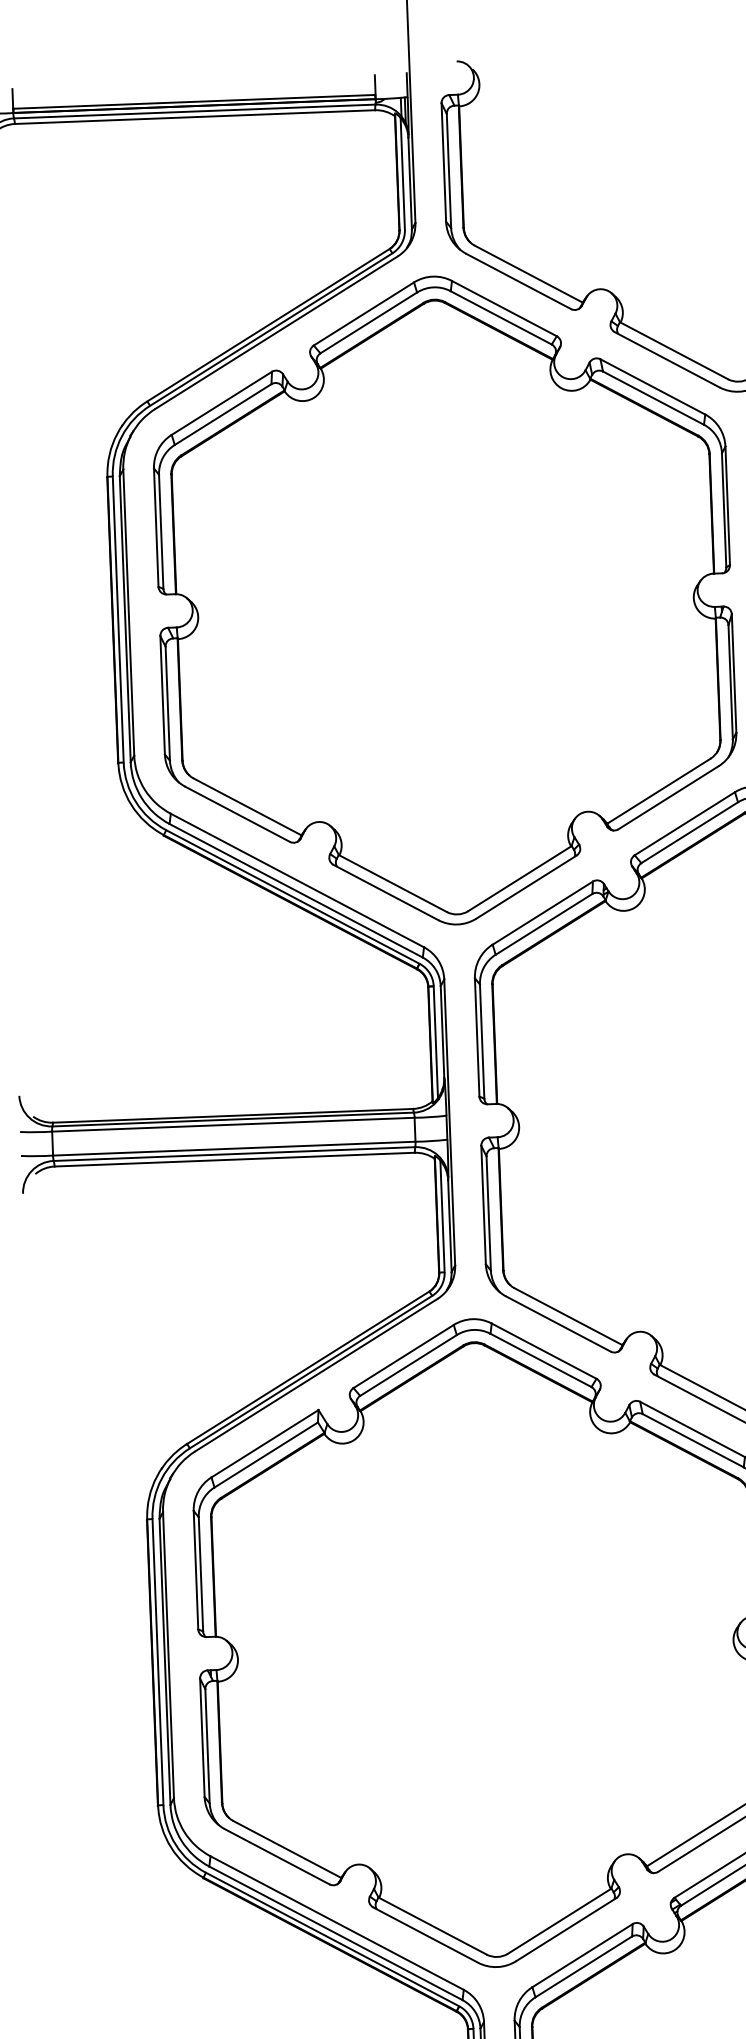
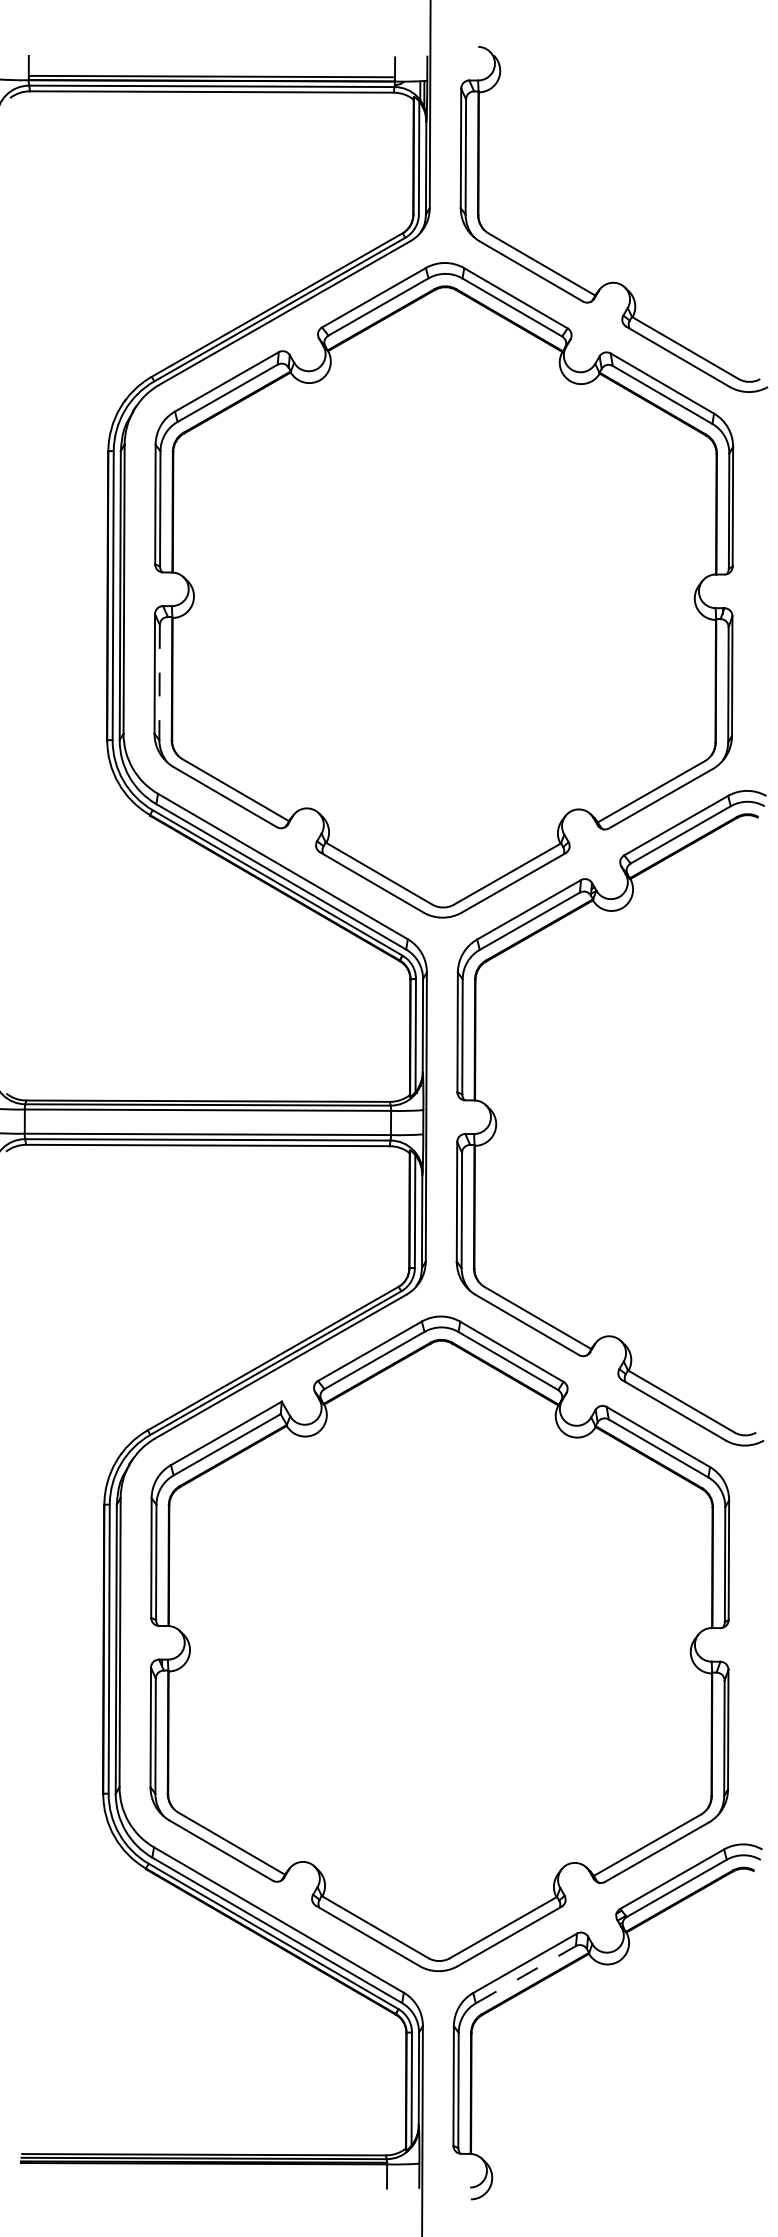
line: (167, 703) -> (159, 682), solid -> dashed
line: (583, 1966) -> (525, 1974), solid -> dashed

